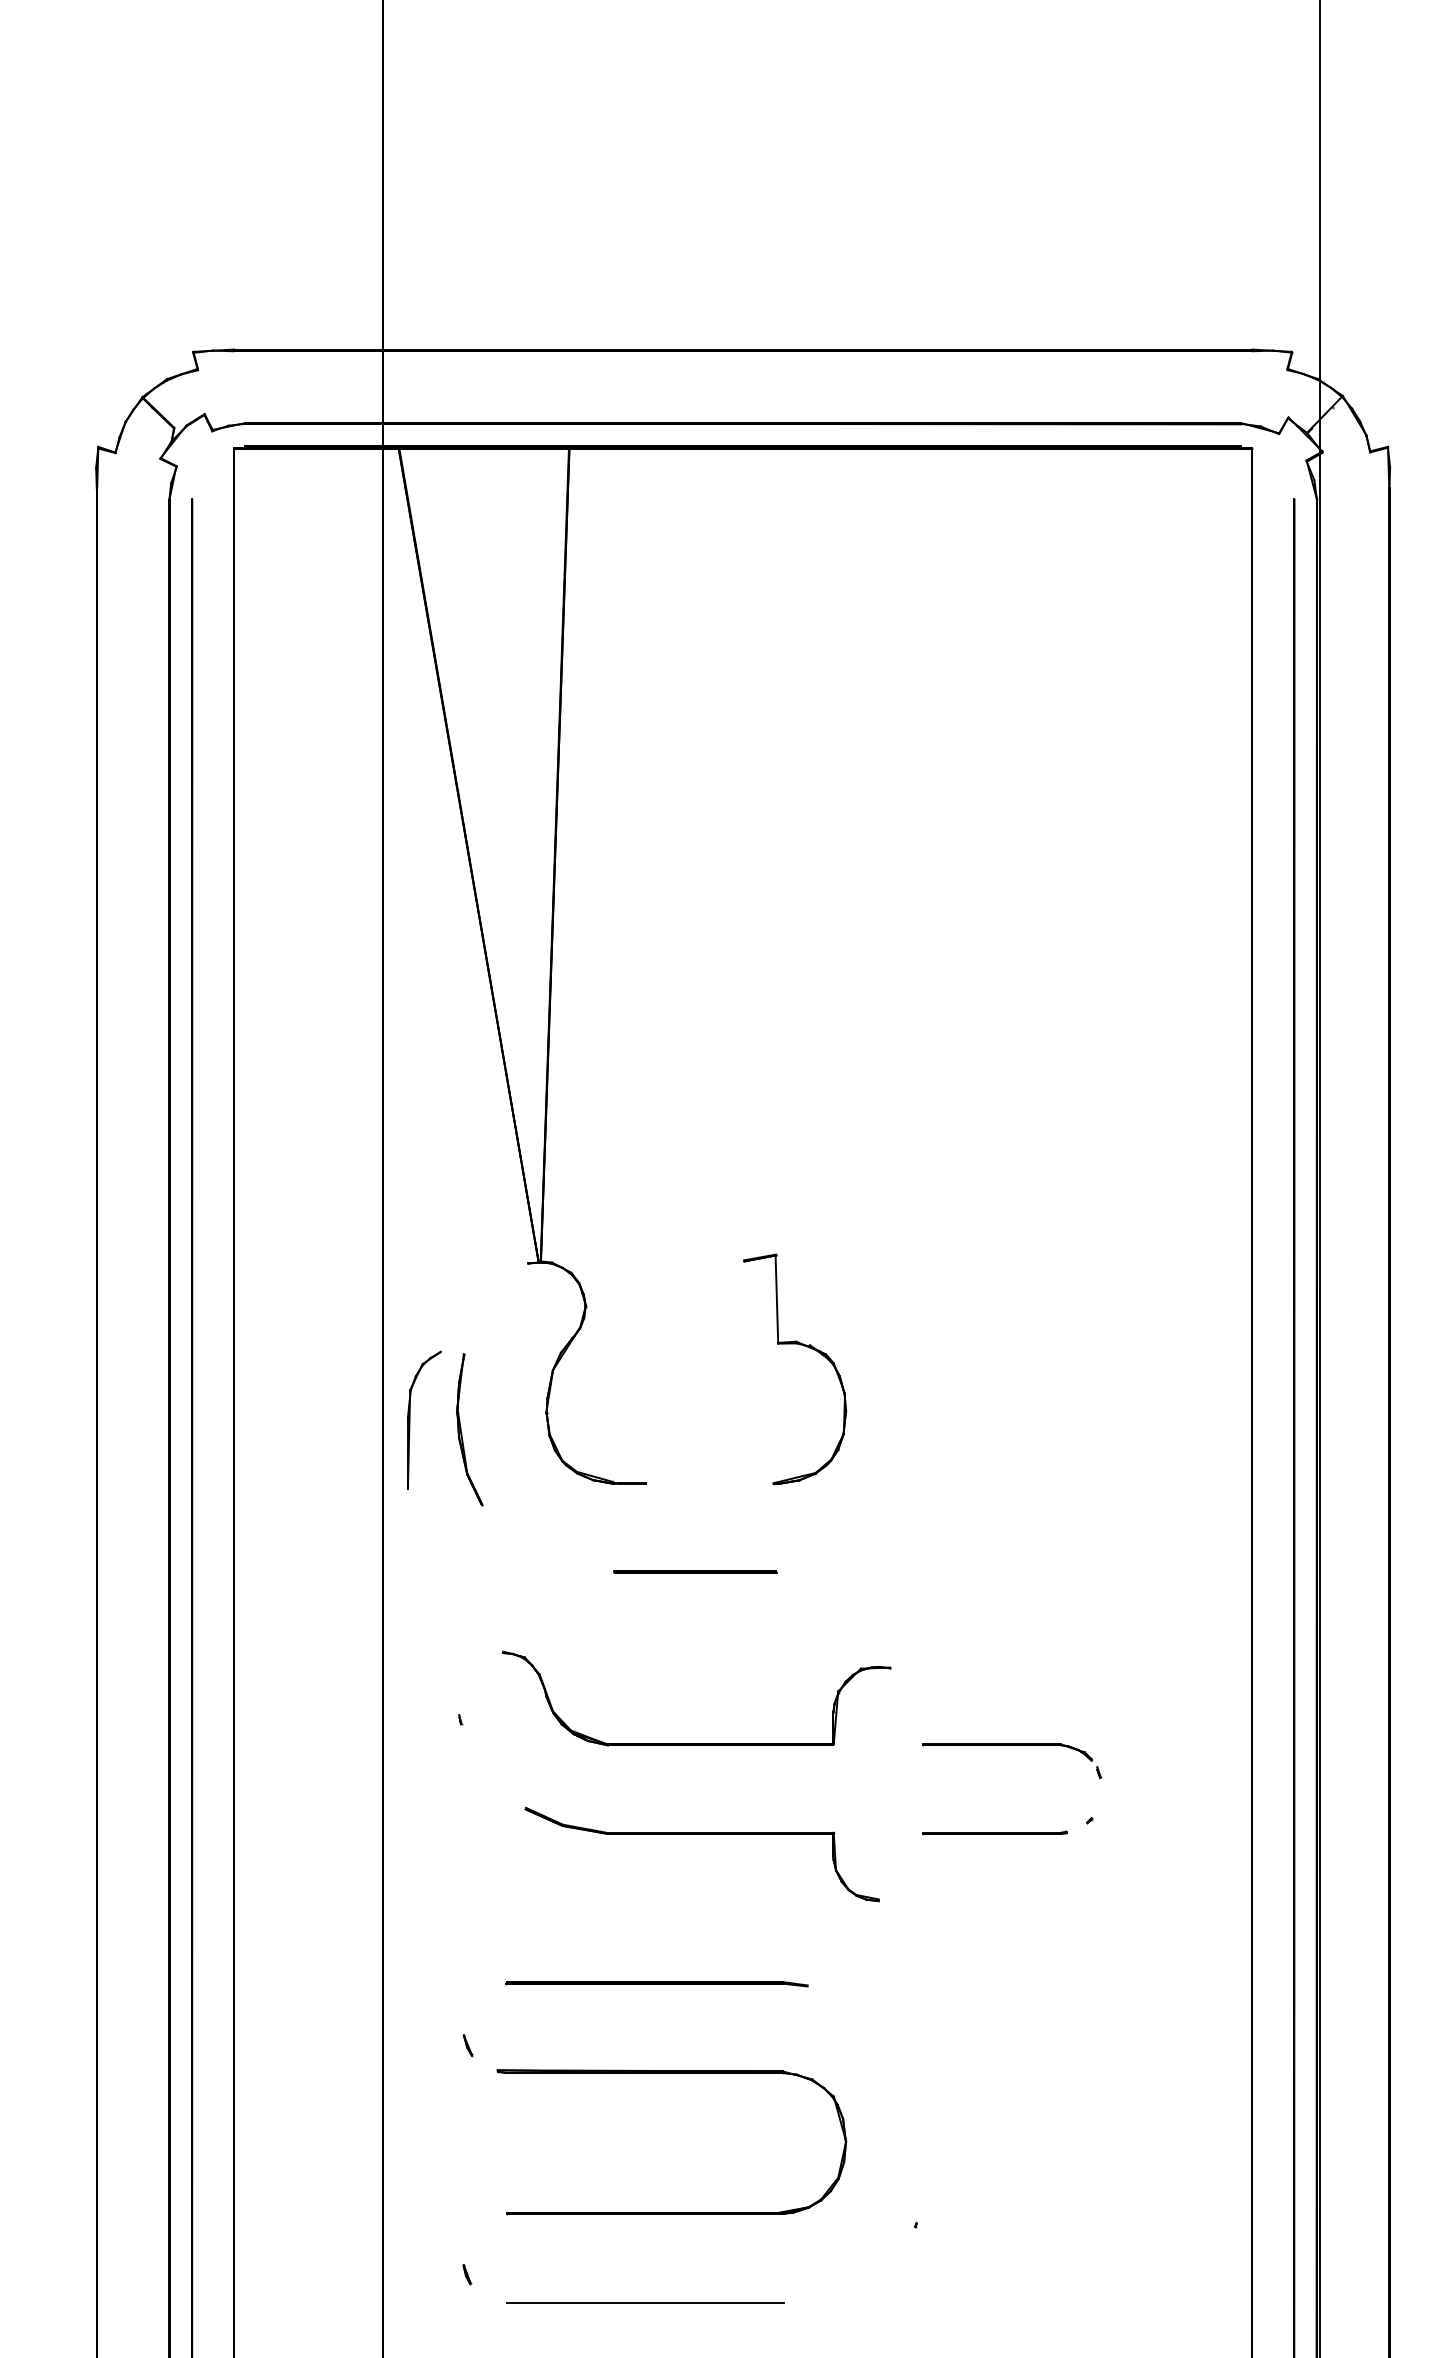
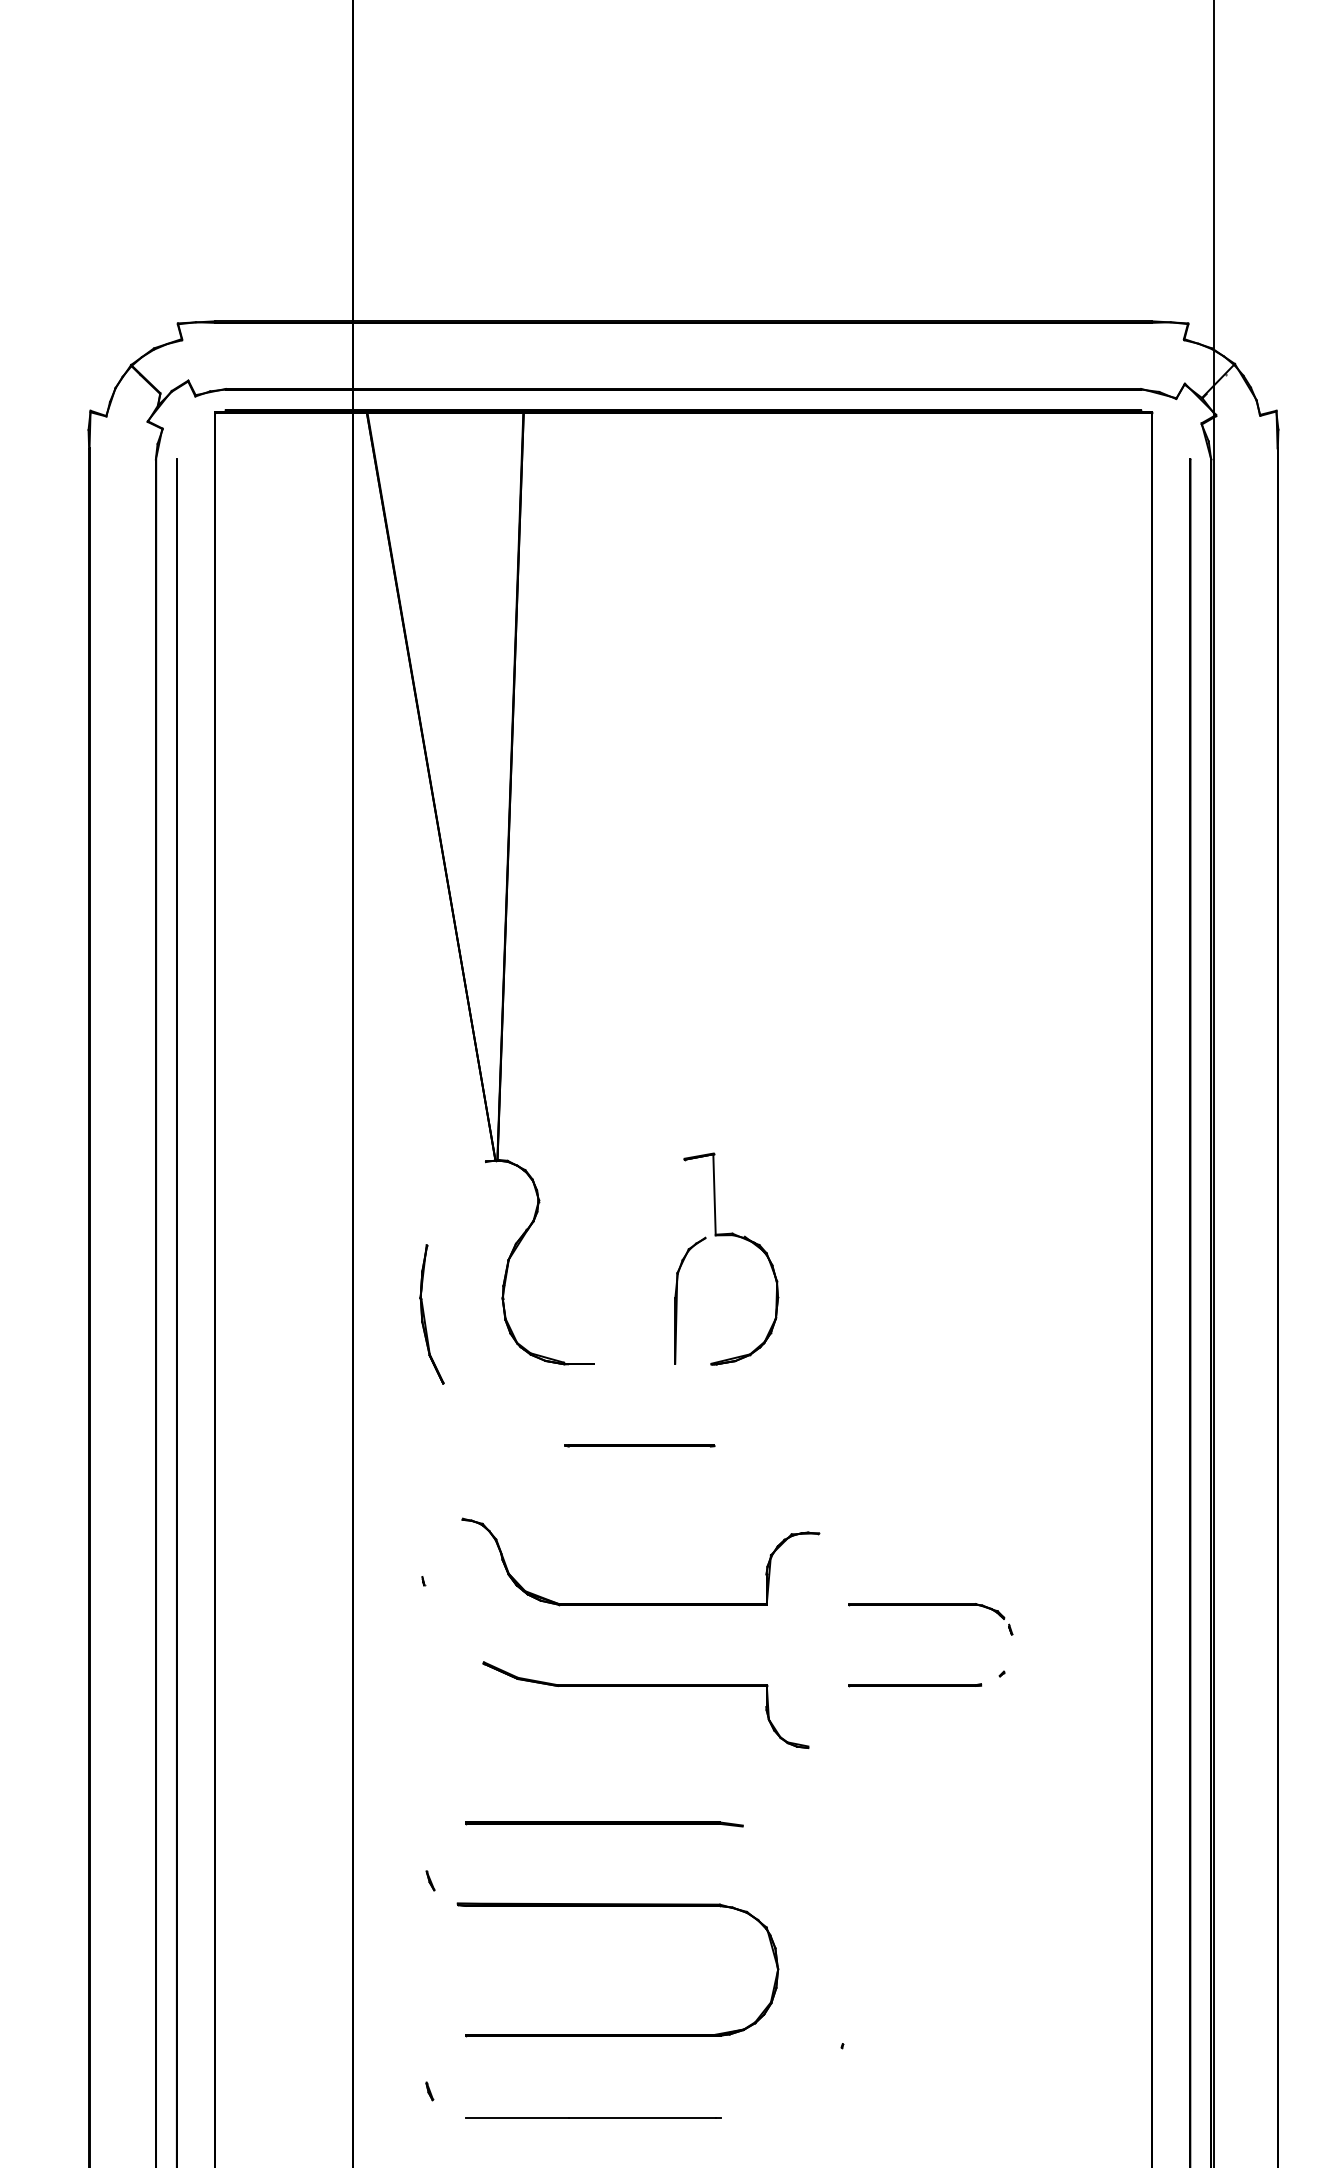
part: (410, 1419) -> (677, 1300), moved

